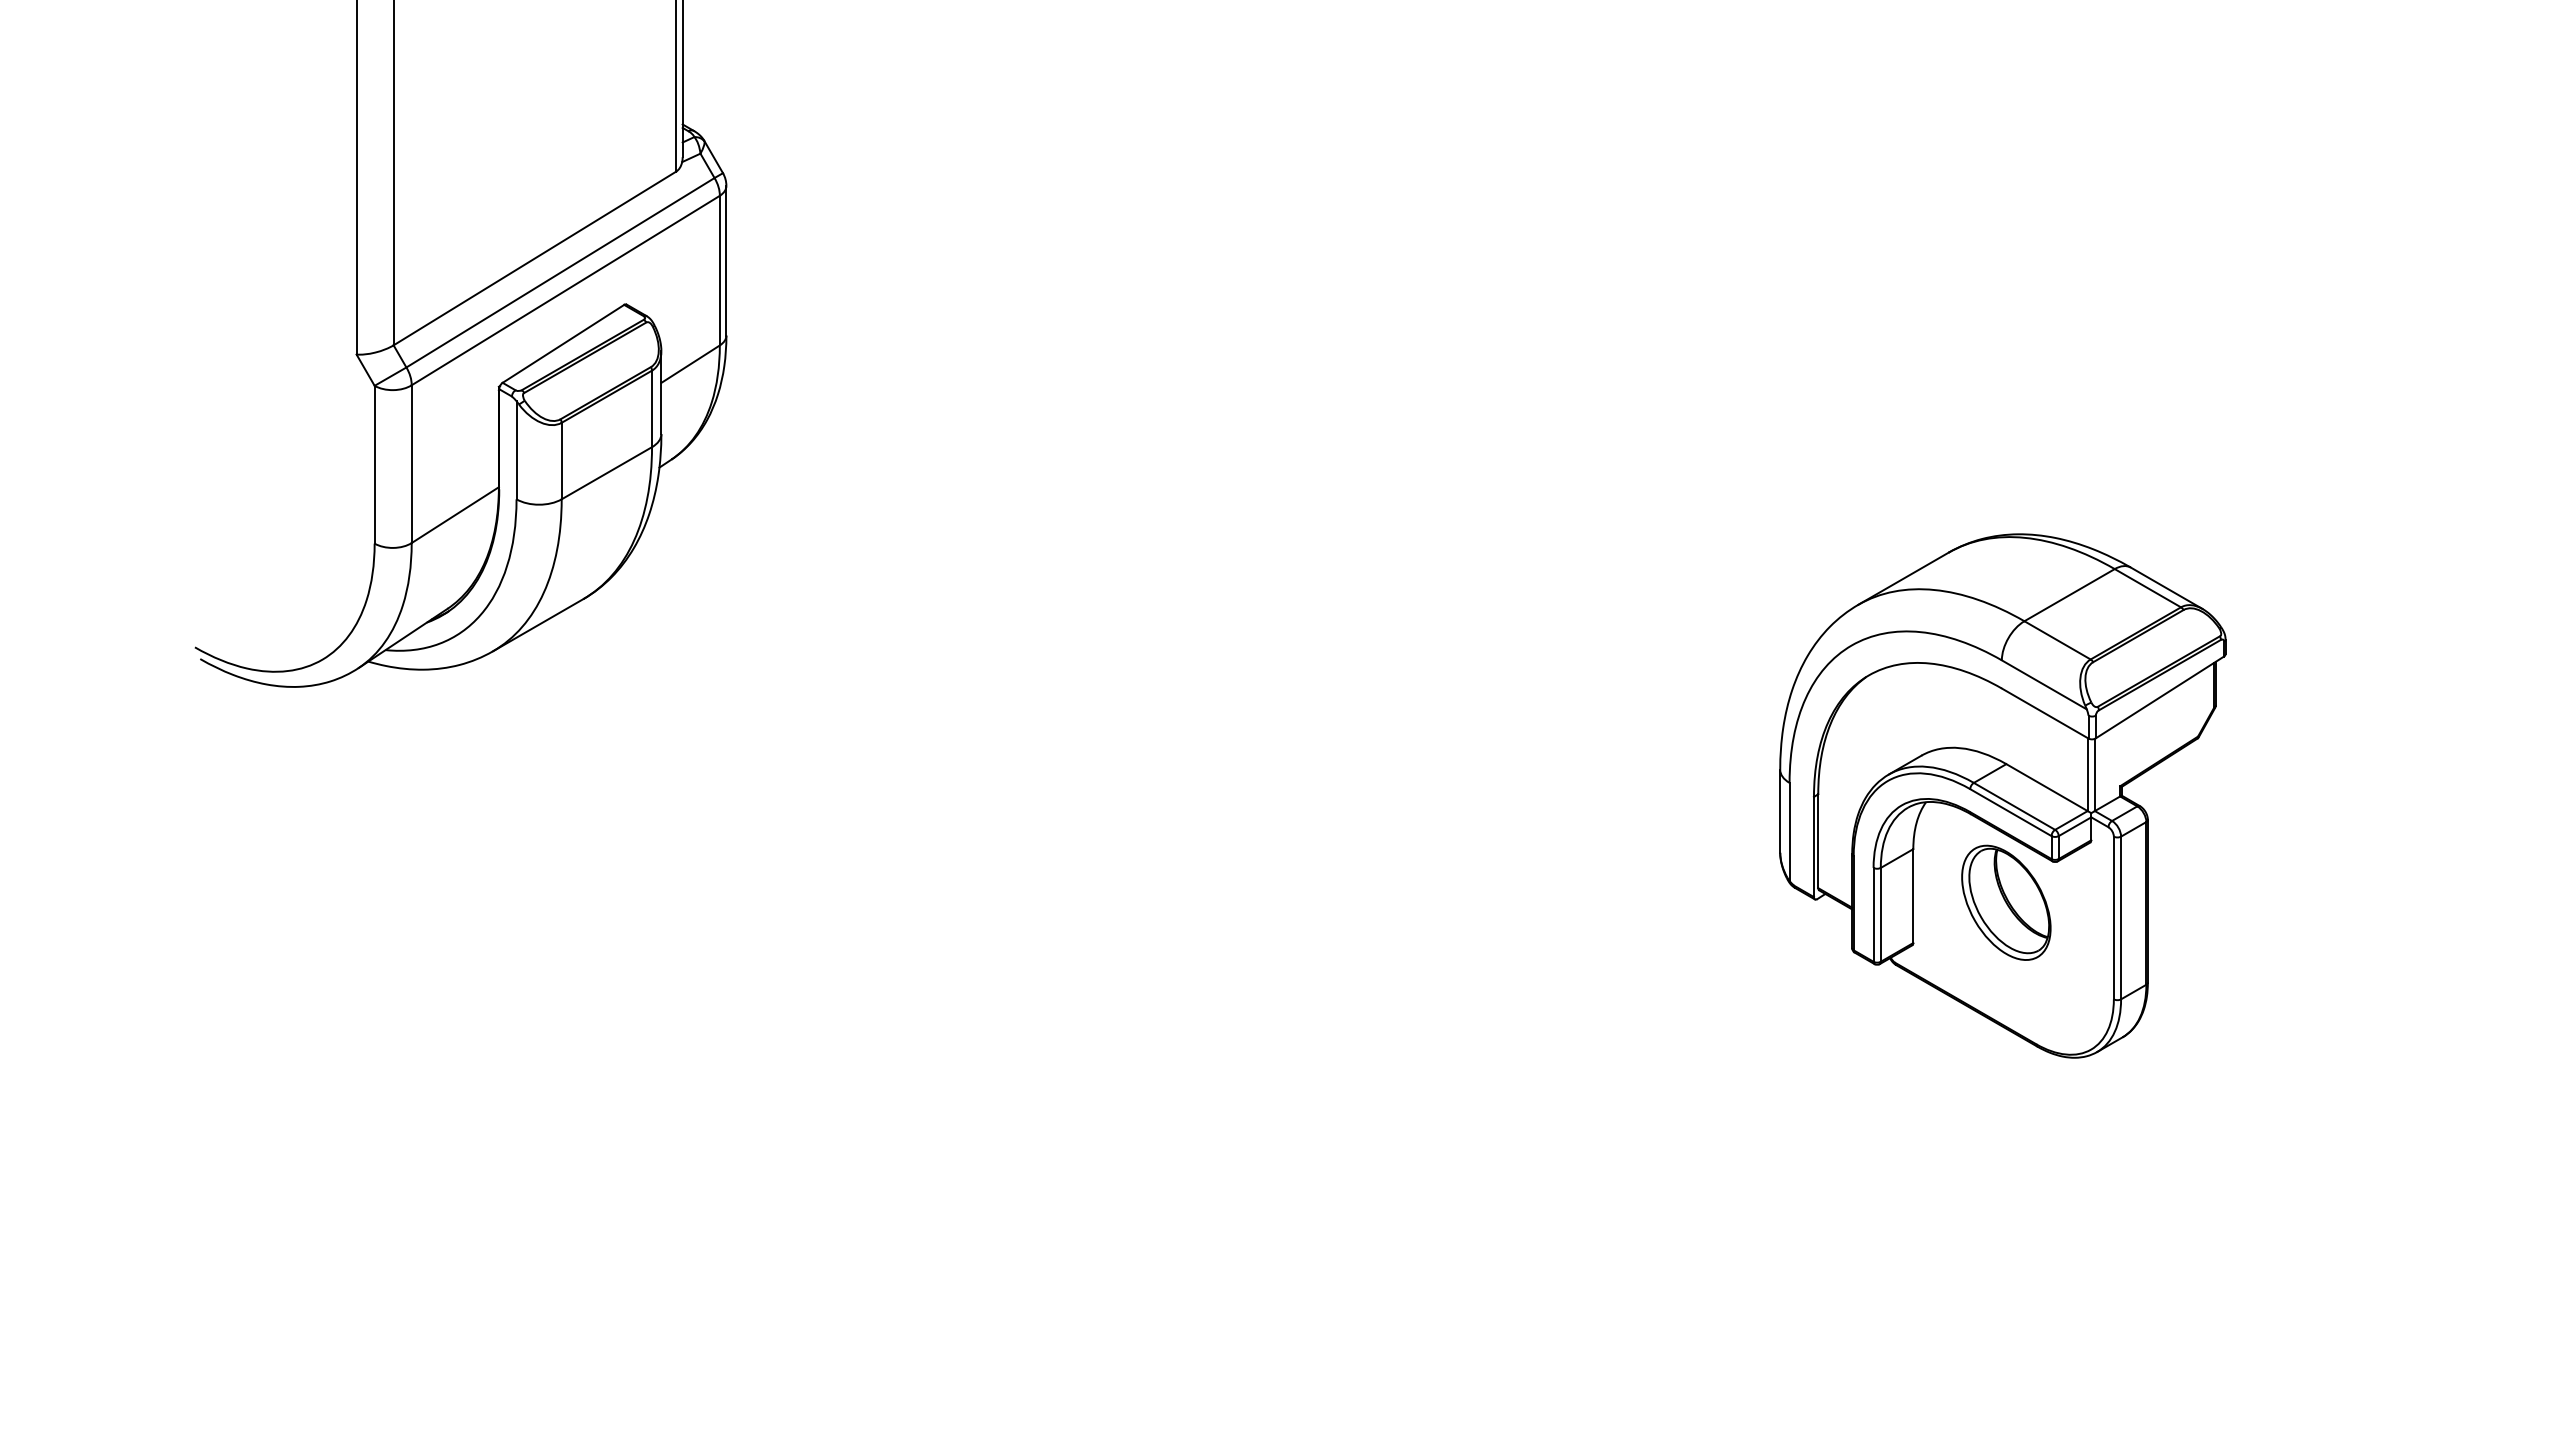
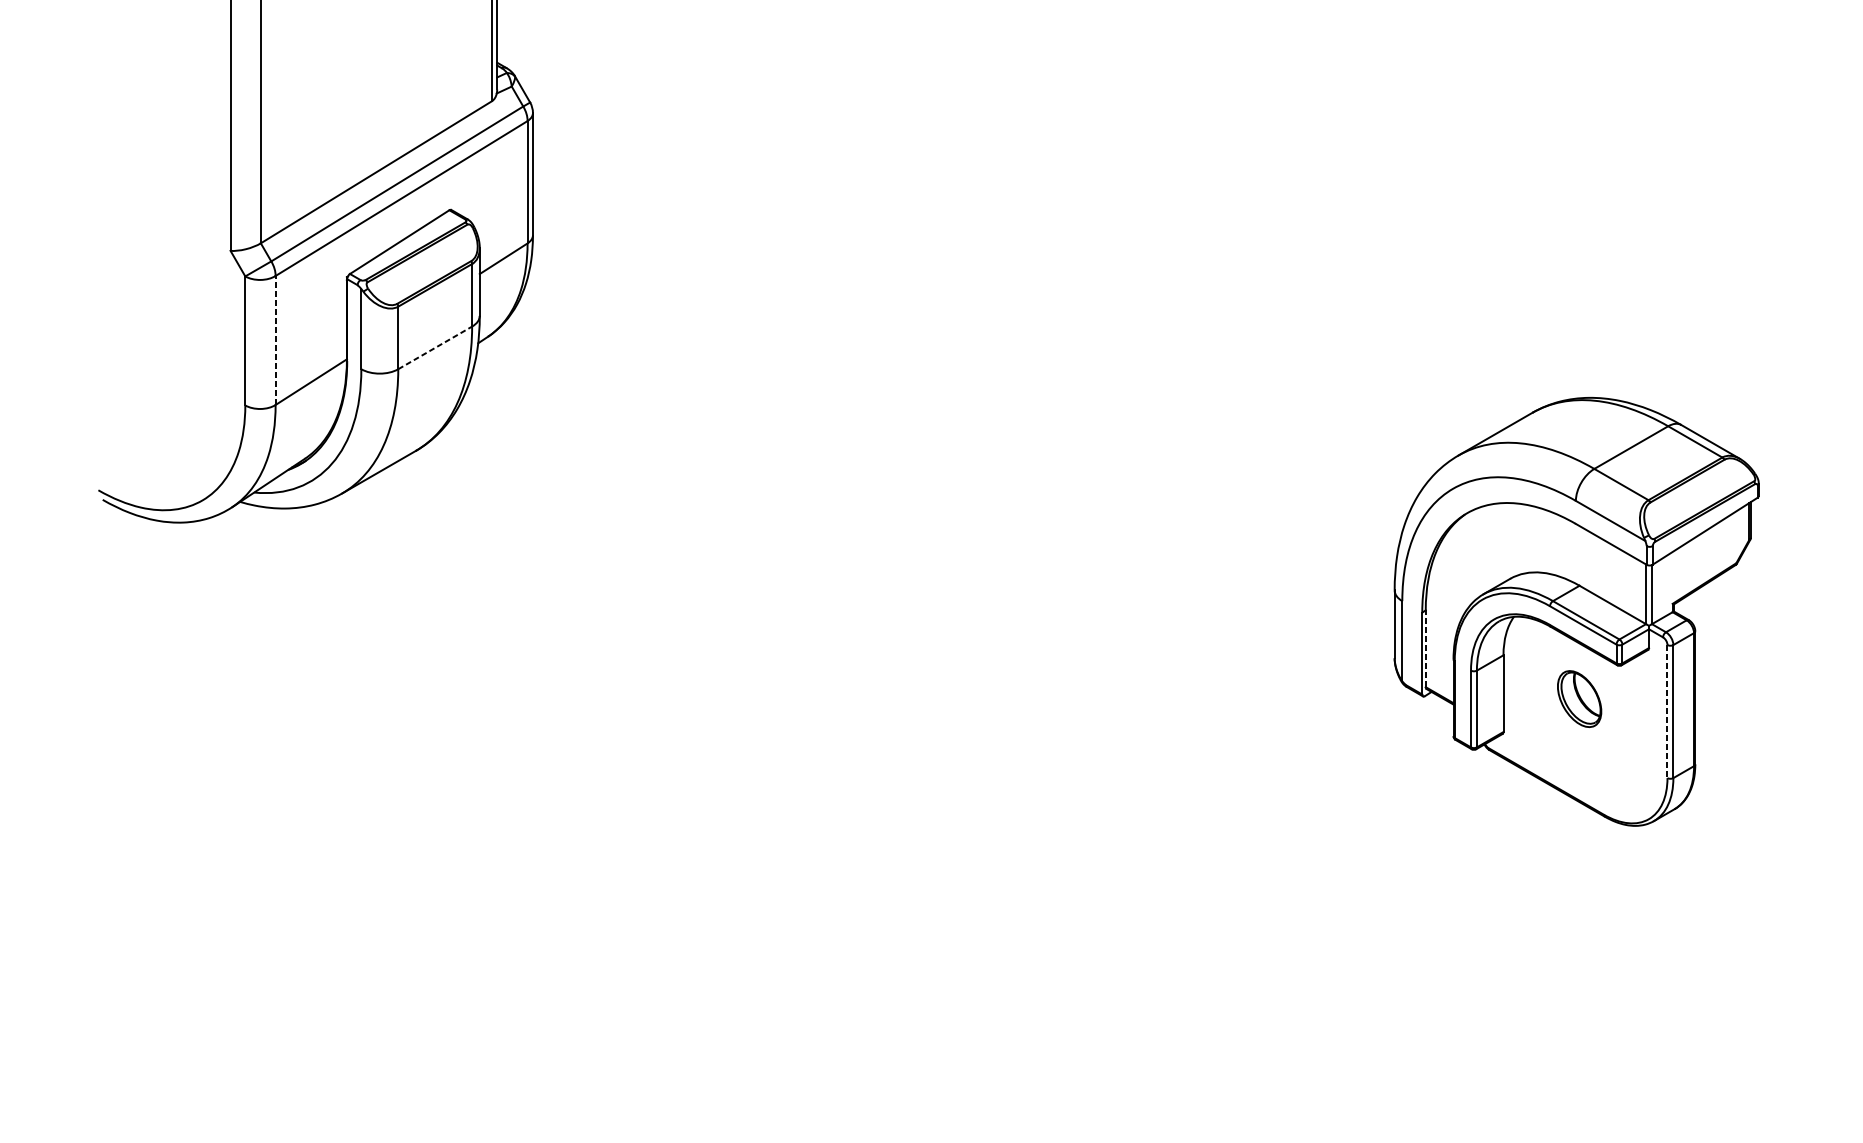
line: (411, 464) -> (275, 340), solid -> dashed
line: (607, 473) -> (435, 348), solid -> dashed
line: (1818, 841) -> (1425, 649), solid -> dashed
part: (2006, 902) -> (1579, 698), size x0.6
line: (2113, 918) -> (1667, 711), solid -> dashed

